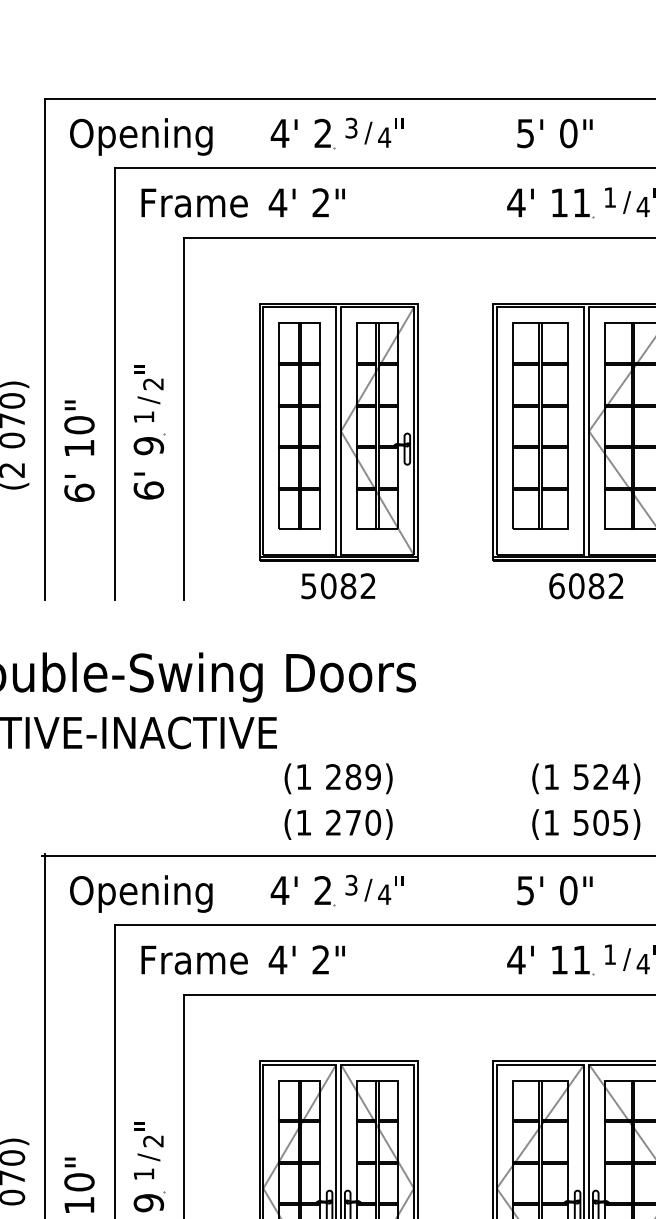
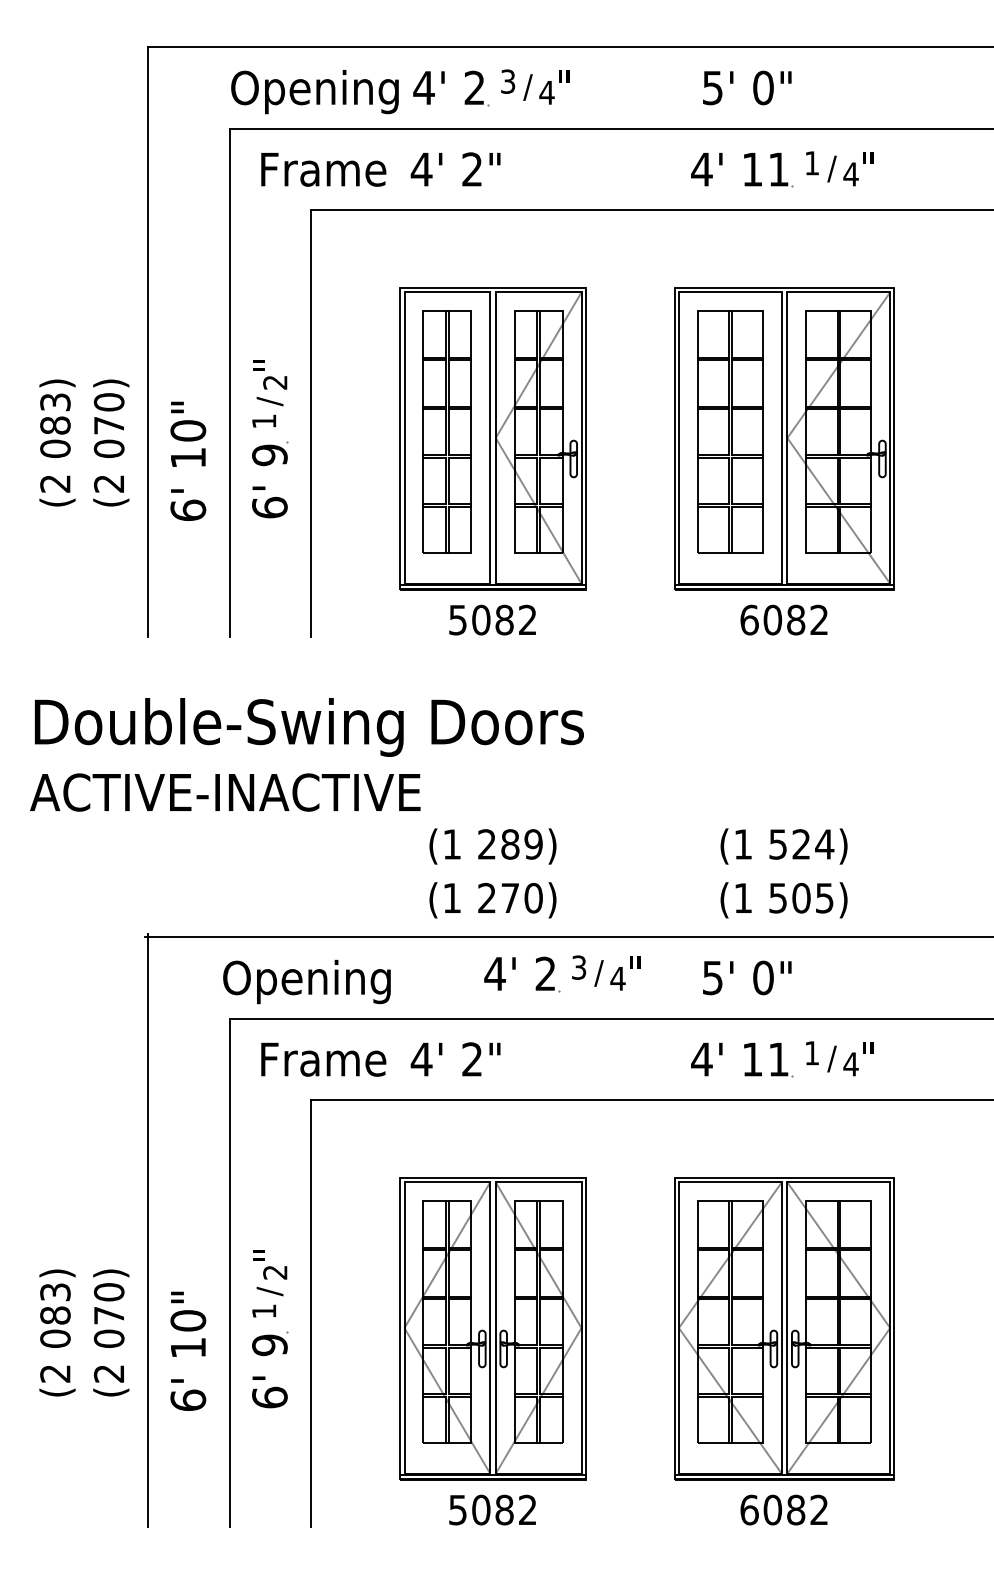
text: (140, 137) -> (314, 92), moved
part: (330, 886) -> (554, 969), moved
text: (140, 893) -> (306, 981), moved

